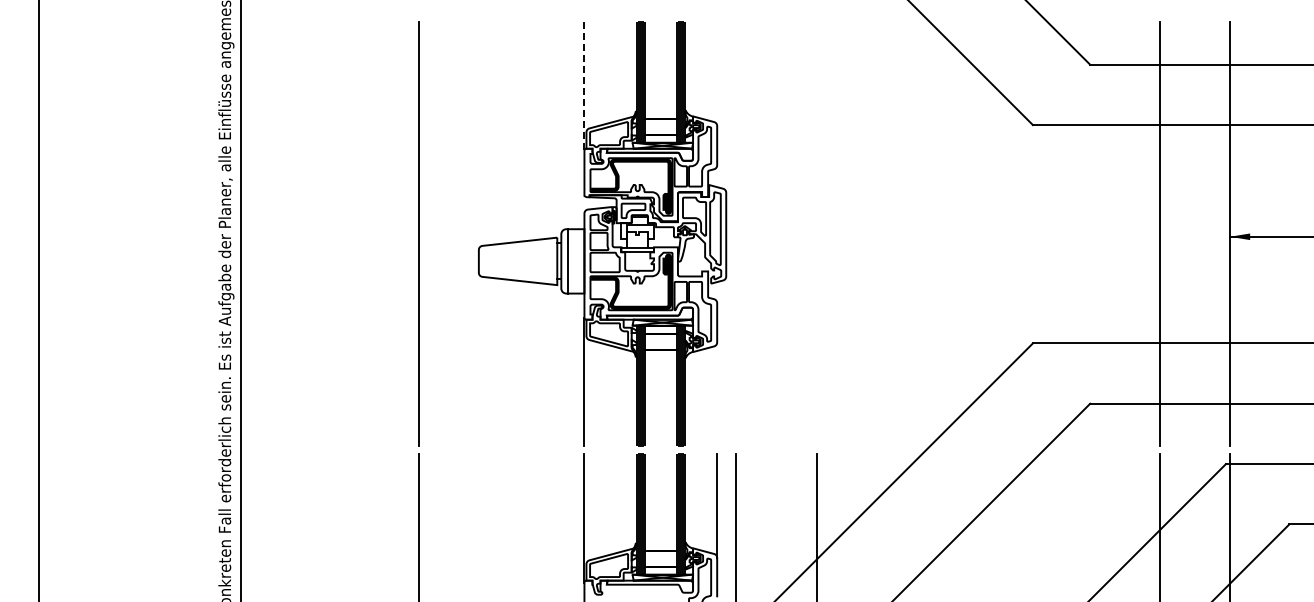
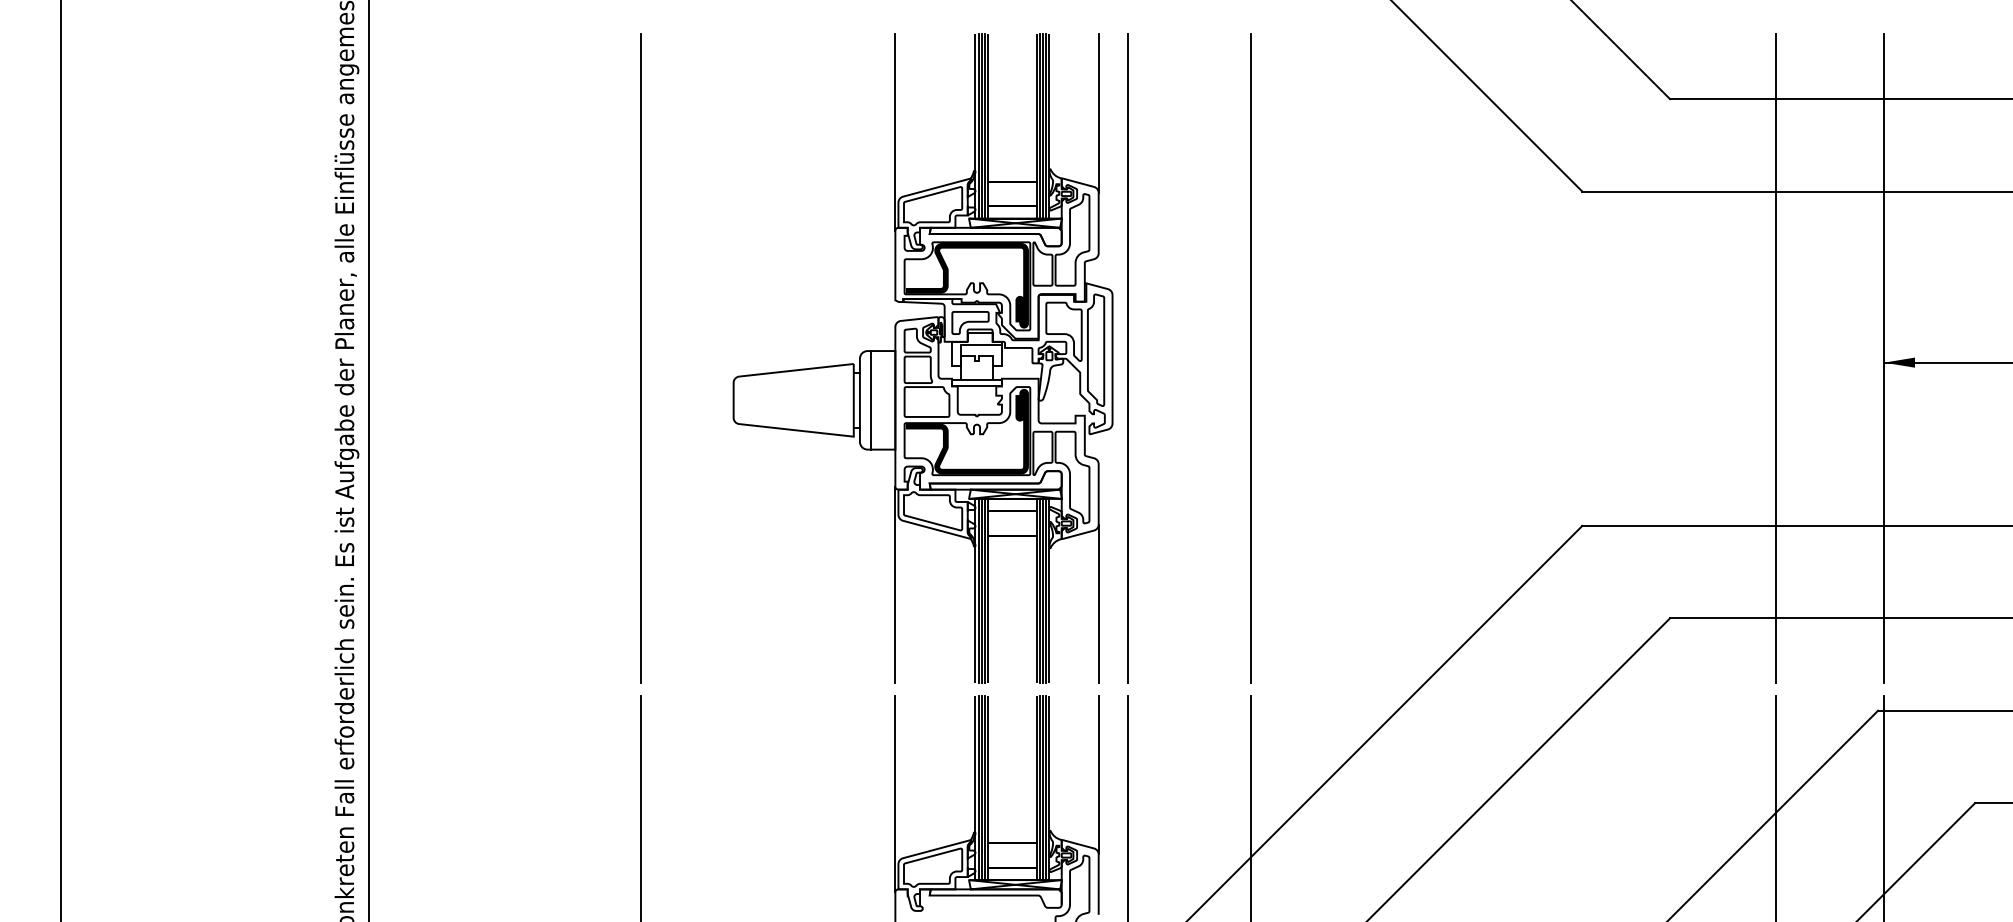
line: (717, 73) -> (1099, 112), added
line: (584, 87) -> (895, 133), dashed -> solid
line: (736, 234) -> (1128, 359), added
line: (816, 234) -> (1250, 359), added
line: (717, 394) -> (1099, 604), added

